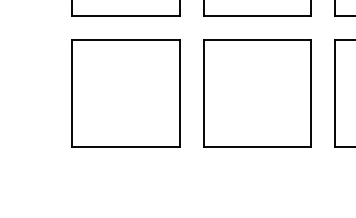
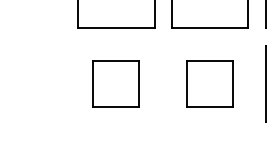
part: (126, 93) -> (116, 83), size x0.6
part: (256, 93) -> (209, 83), size x0.6

